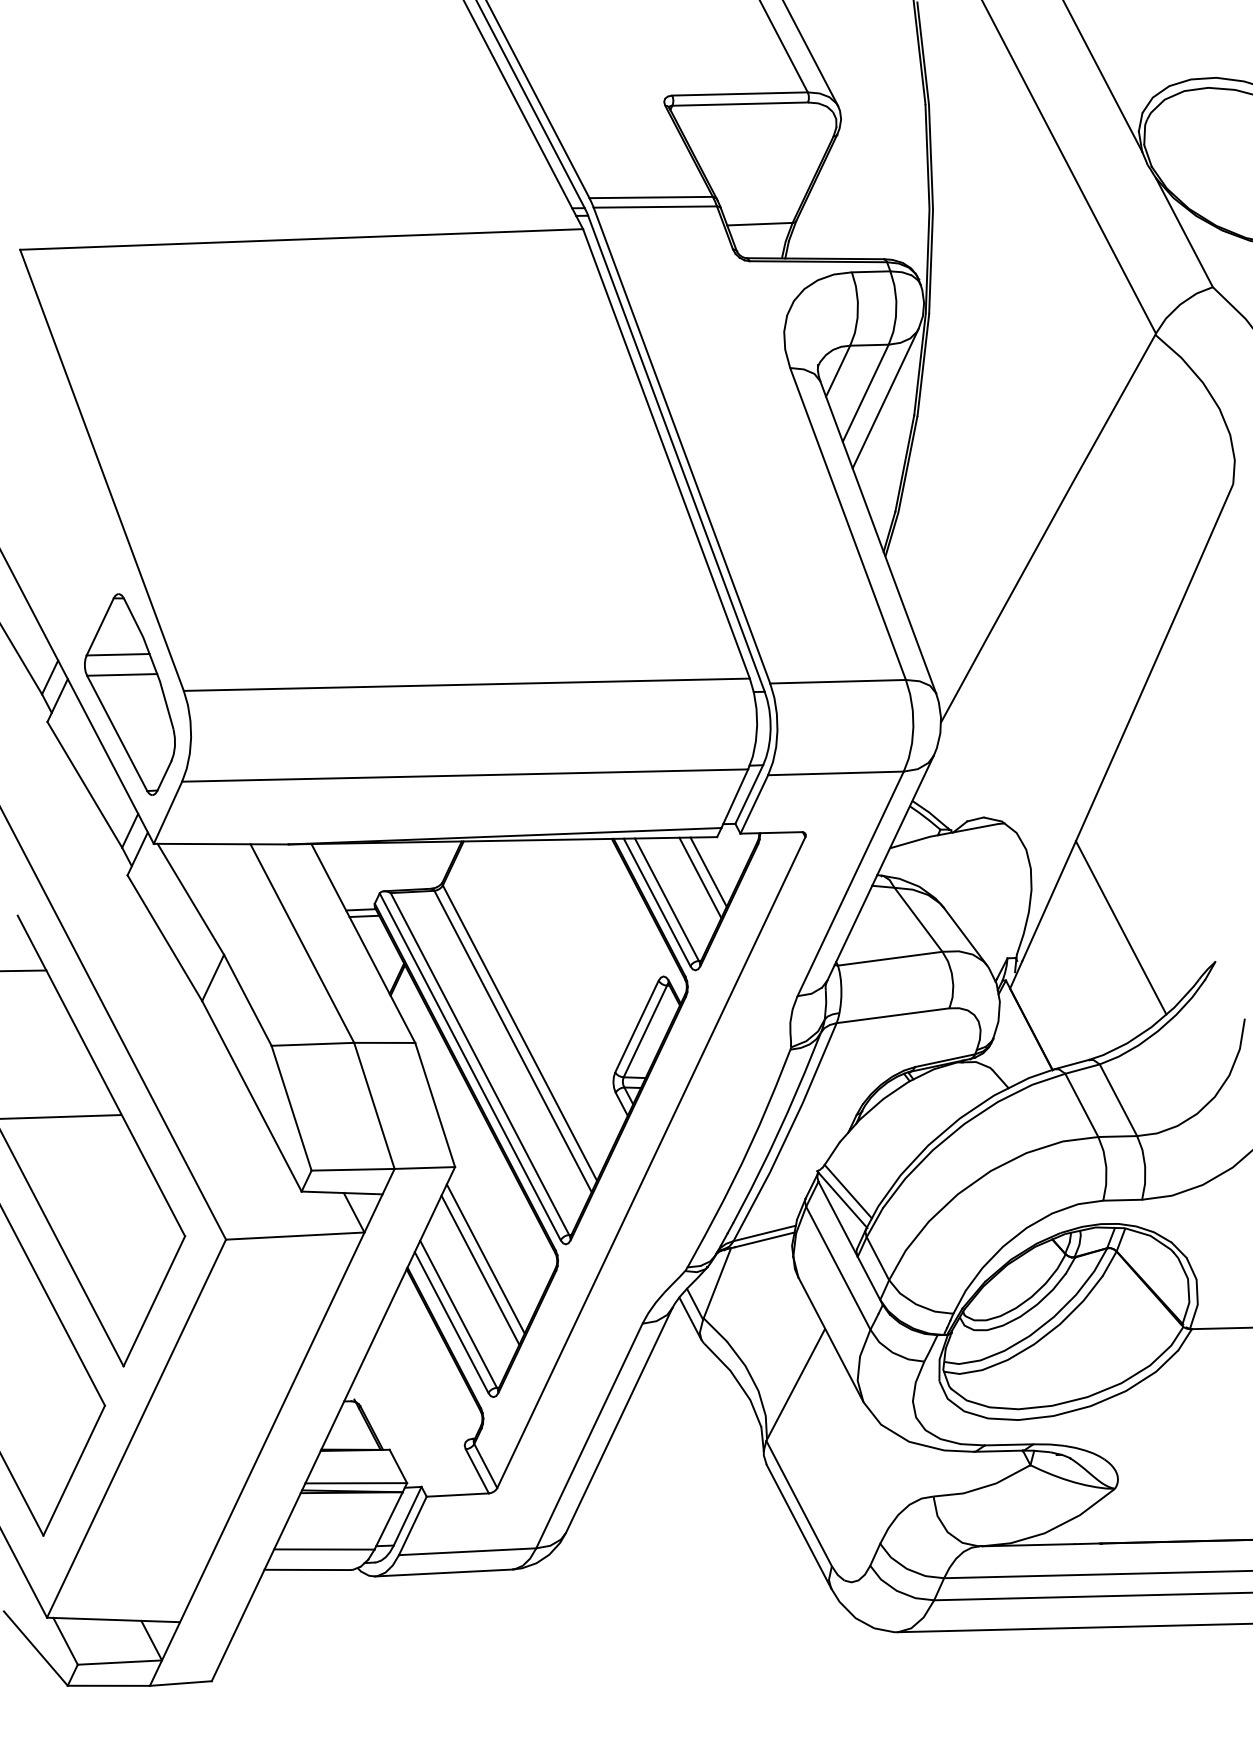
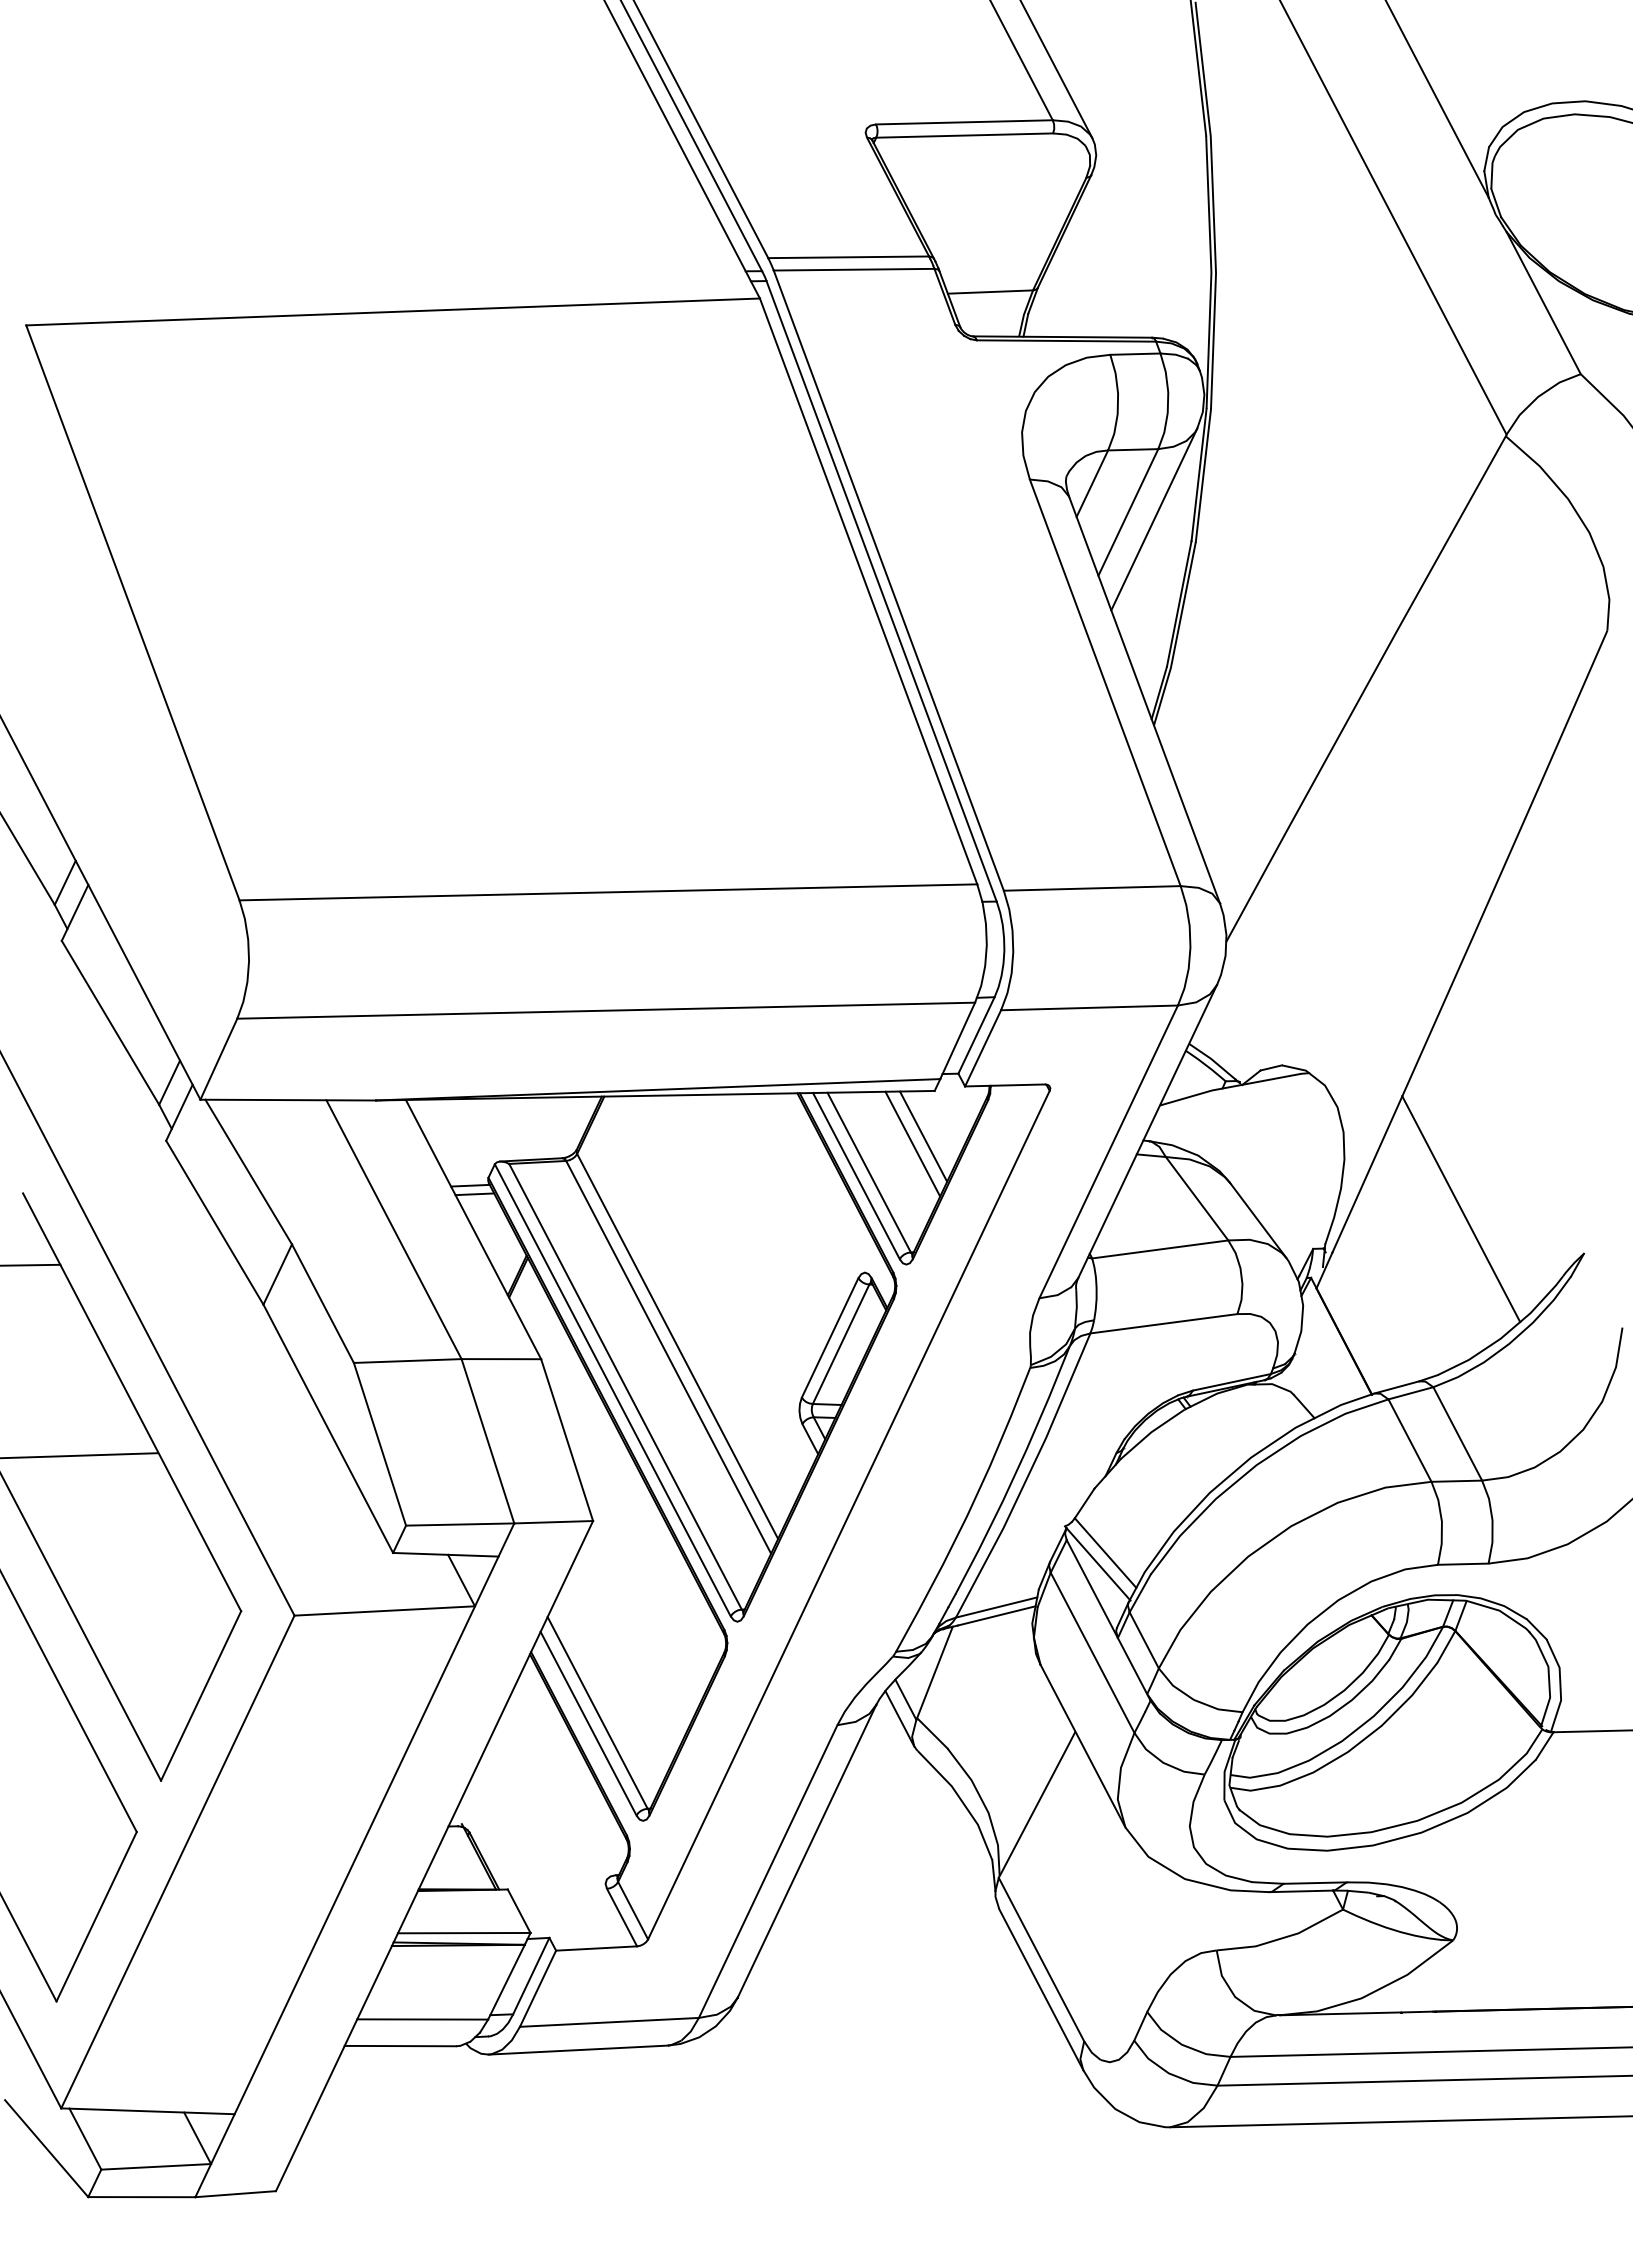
part: (129, 694) -> (168, 905), removed
line: (485, 1258) -> (632, 1640), removed
line: (480, 1269) -> (626, 1654), removed

